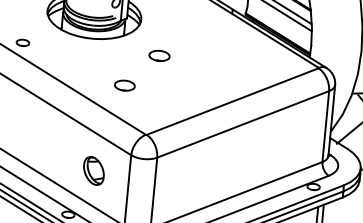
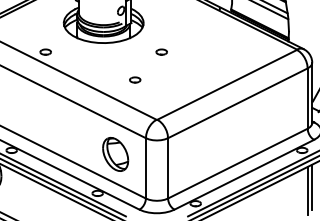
part: (159, 55) -> (161, 51), size x0.62
part: (125, 85) -> (135, 79), size x0.62
part: (93, 170) -> (115, 154), size x1.43

